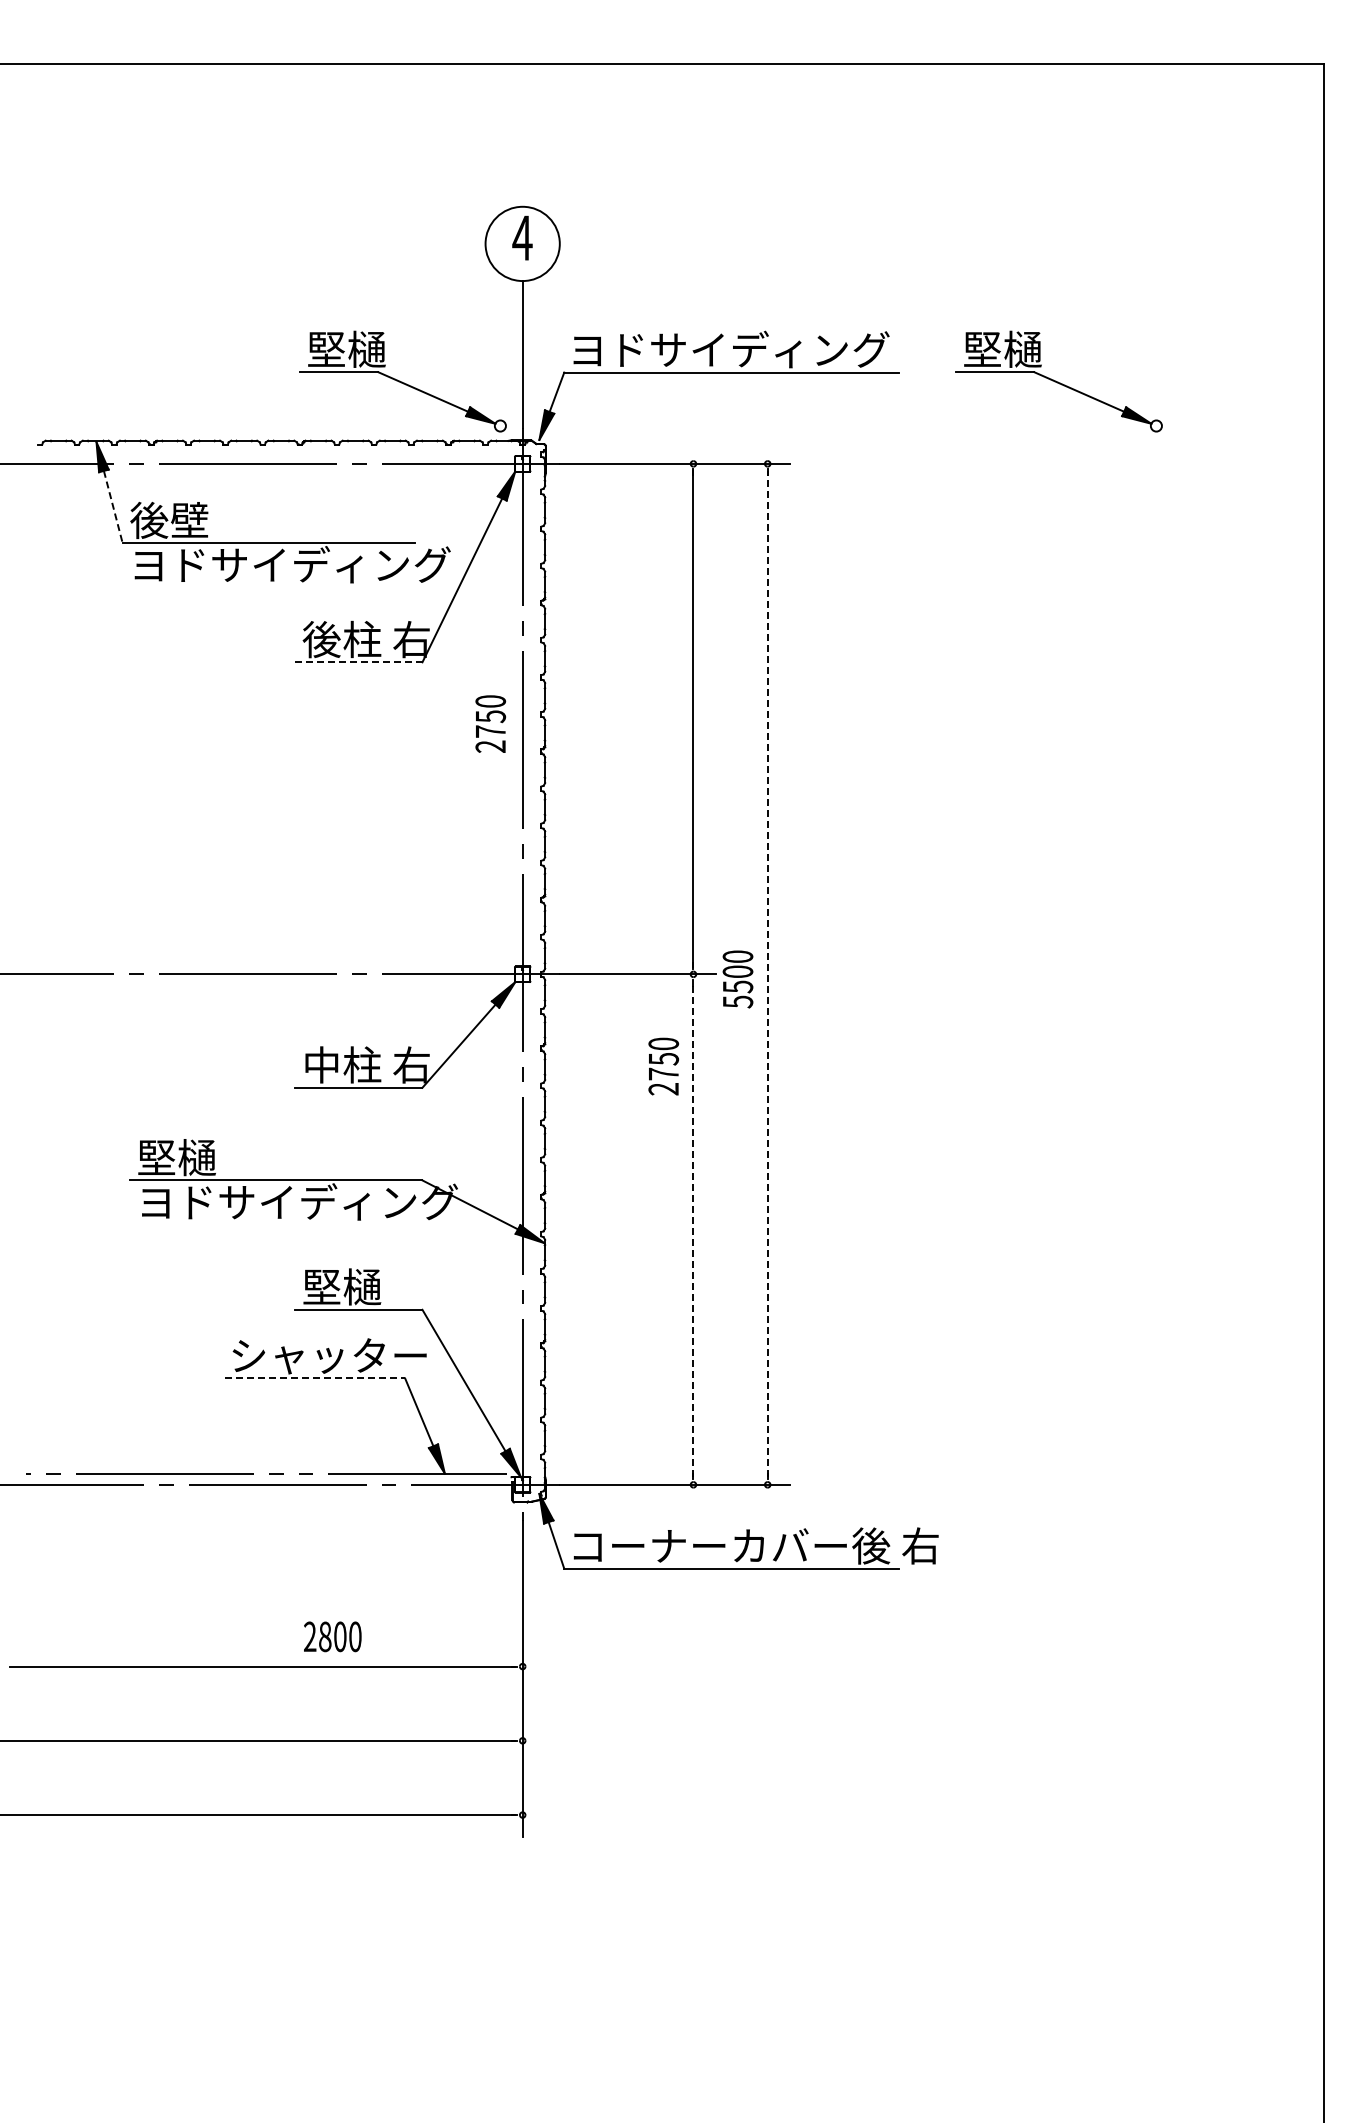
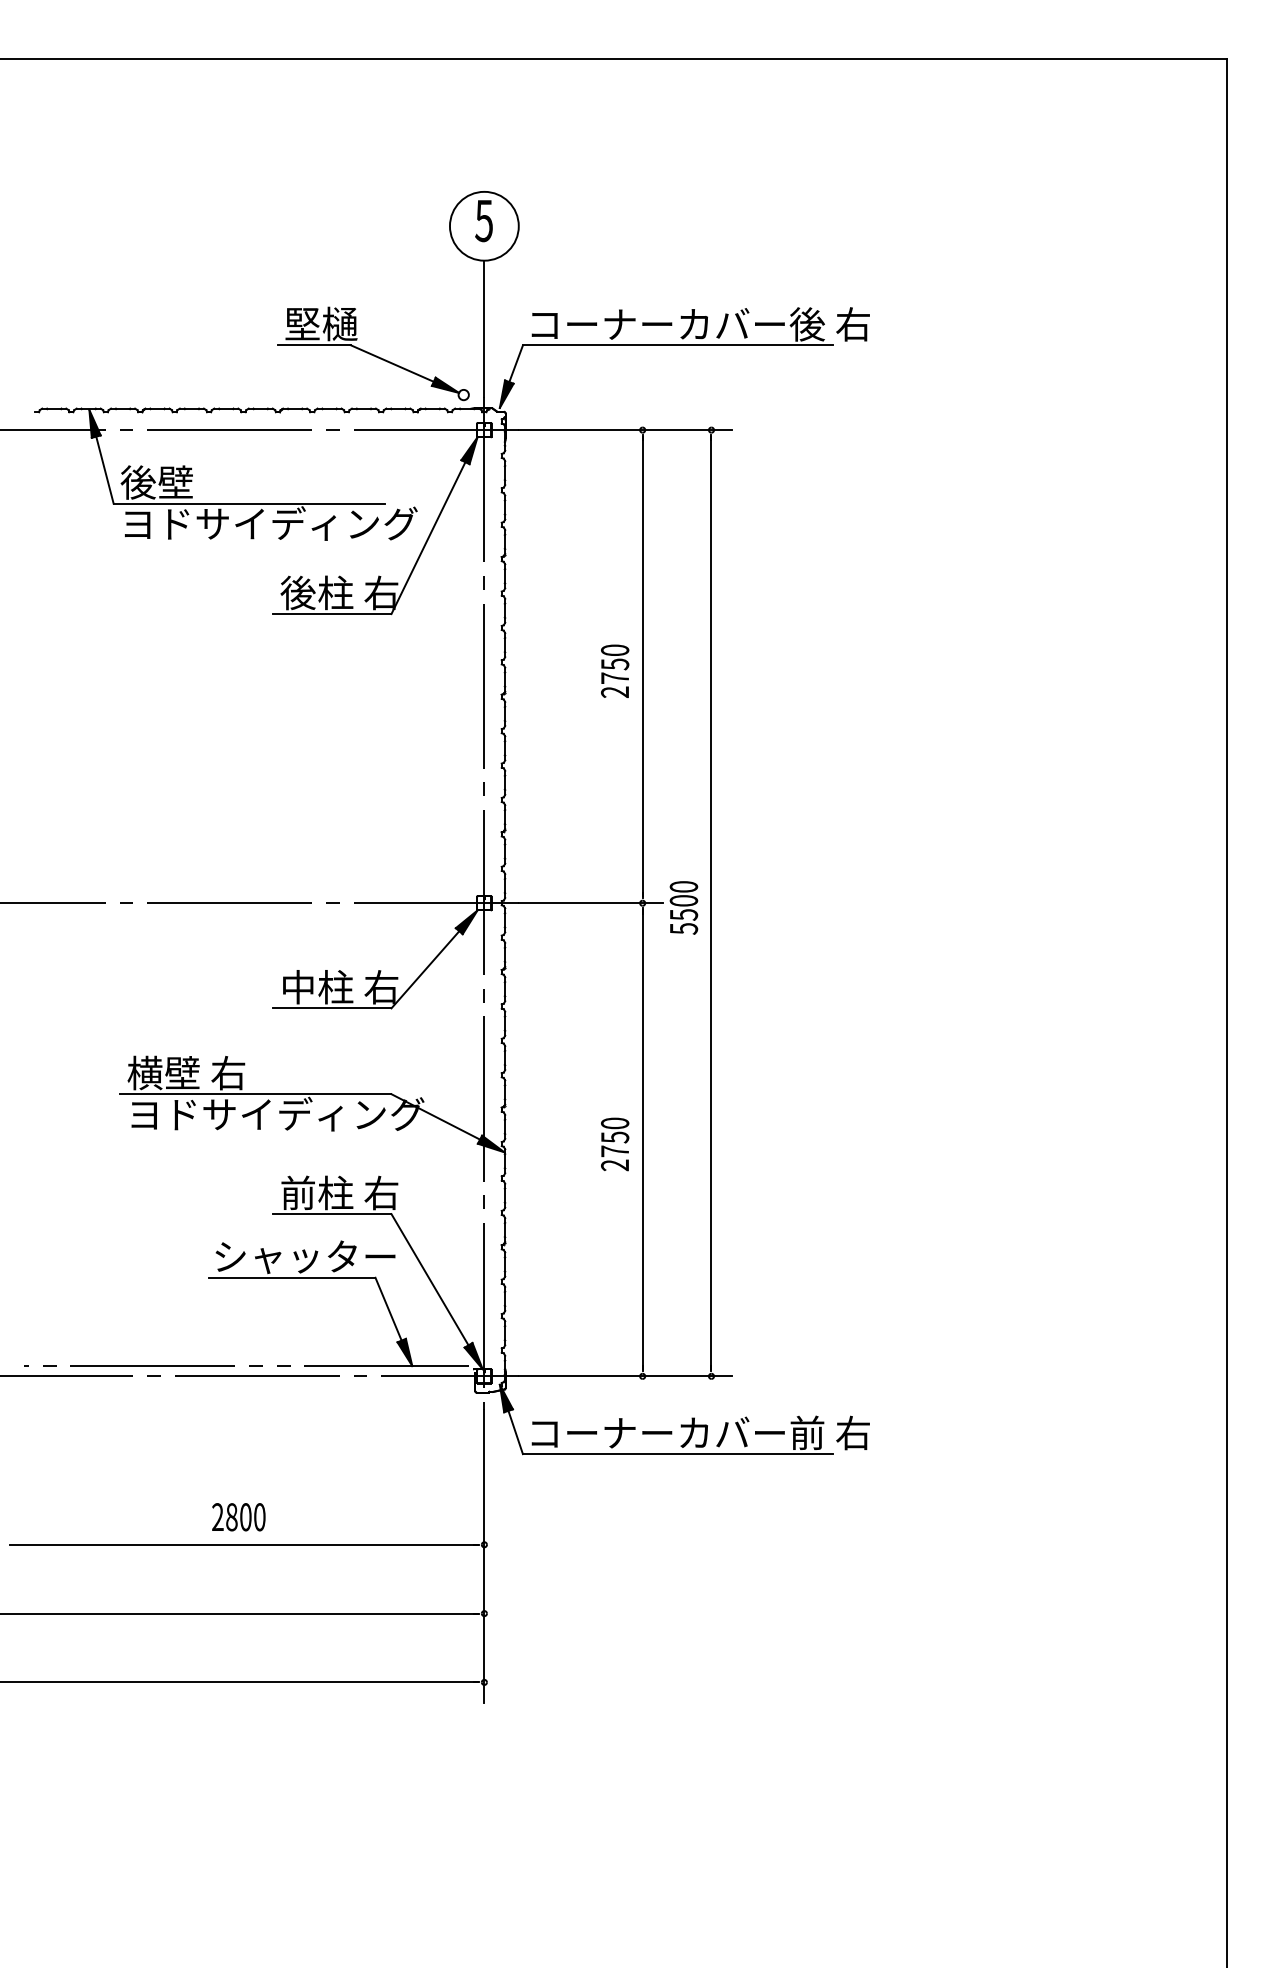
text: (522, 238) -> (484, 221), 4 -> 5
text: (755, 349) -> (700, 324), ヨドサイディング -> コーナーカバー後 右
part: (1058, 381) -> (980, 353), removed
line: (113, 507) -> (105, 470), dashed -> solid
line: (358, 662) -> (332, 614), dashed -> solid
text: (490, 723) -> (614, 670), moved
line: (767, 973) -> (711, 902), dashed -> solid
text: (663, 1066) -> (614, 1144), moved
text: (200, 1157) -> (185, 1072), 堅樋 -> 横壁 右
line: (693, 1229) -> (642, 1139), dashed -> solid
text: (366, 1286) -> (339, 1192), 堅樋 -> 前柱 右
line: (315, 1378) -> (292, 1277), dashed -> solid
text: (871, 1545) -> (807, 1432), コーナーカバー後 右 -> コーナーカバー前 右
text: (332, 1636) -> (238, 1516), moved

